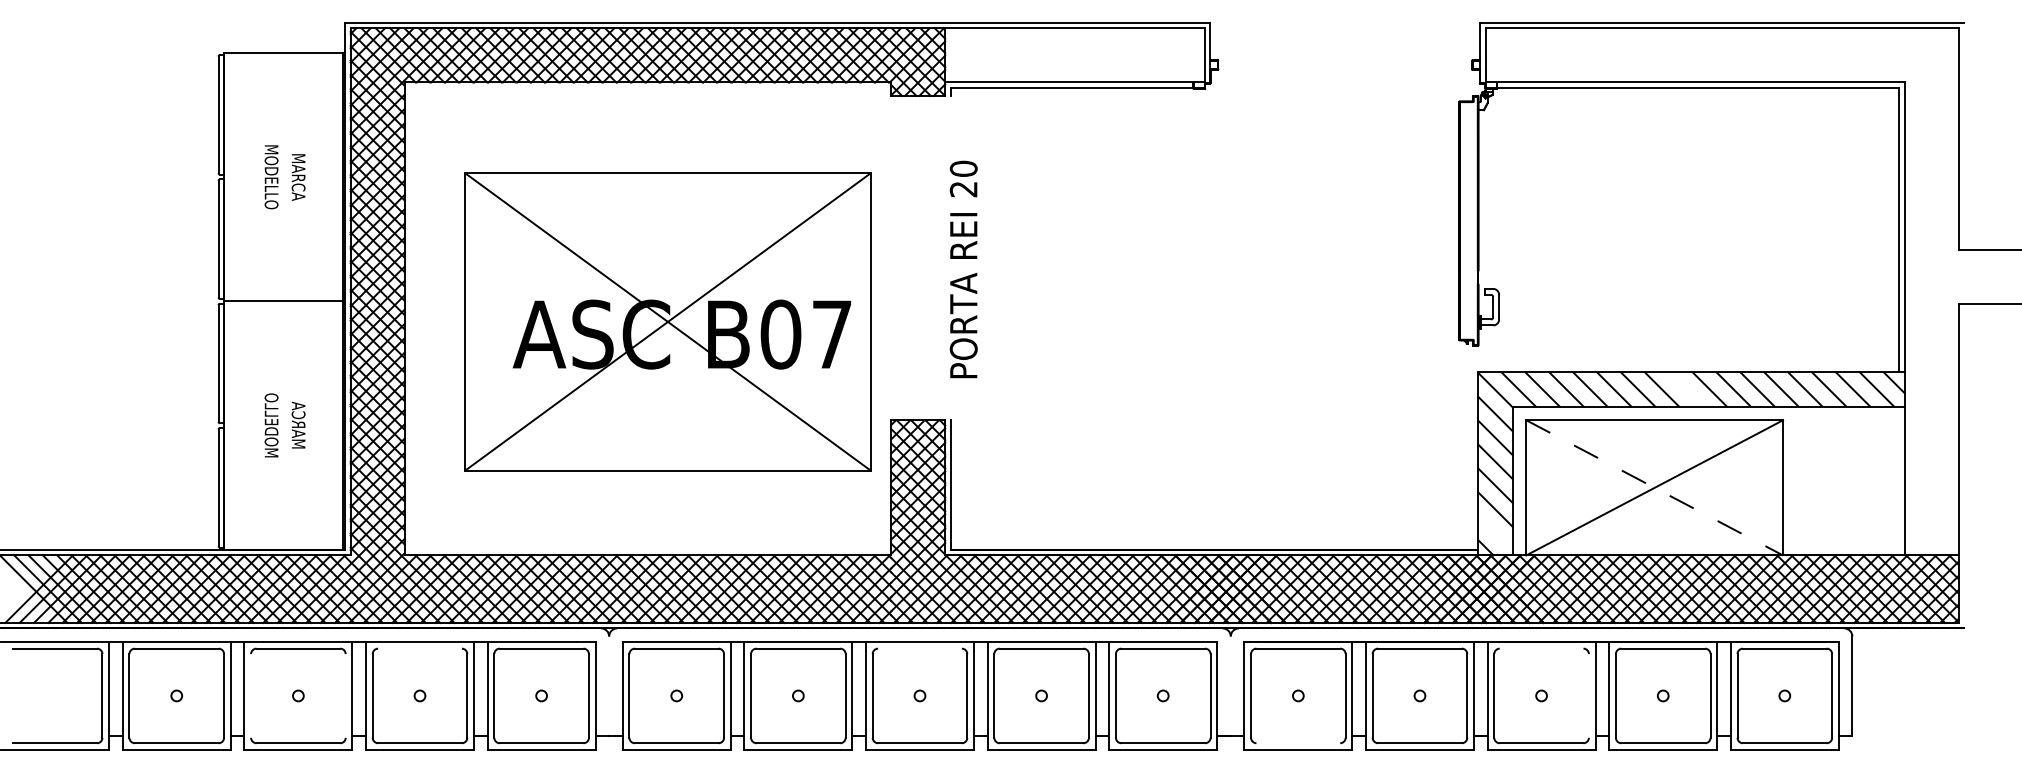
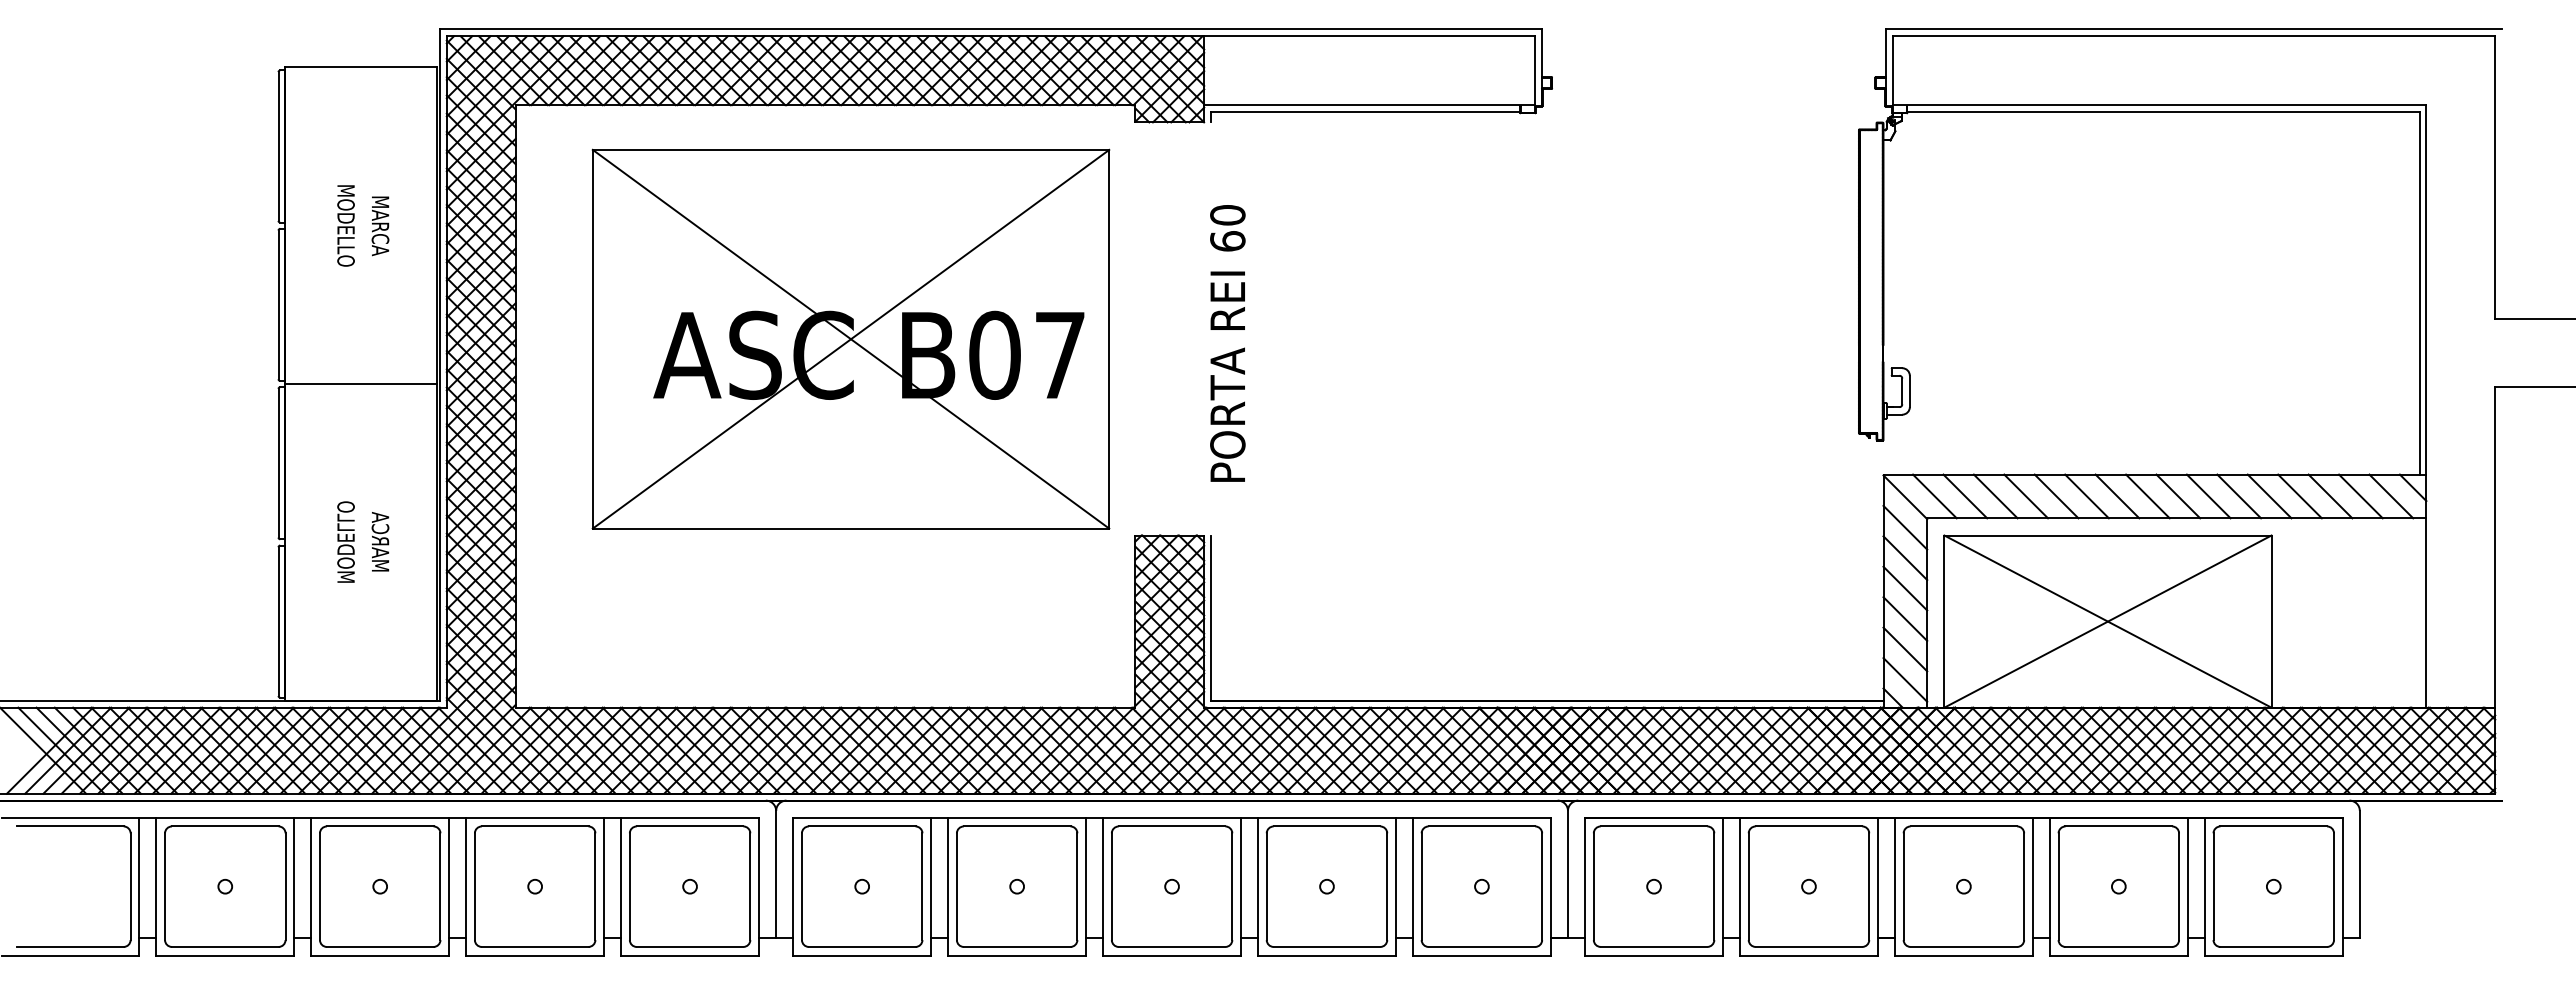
text: (963, 189) -> (1227, 241), 20 -> 60
part: (667, 321) -> (850, 338), moved
line: (1685, 389) -> (2147, 496), added
line: (1654, 487) -> (2107, 621), dashed -> solid
line: (1495, 533) -> (1905, 679), added
line: (419, 648) -> (534, 826), added
line: (919, 648) -> (1171, 826), added
line: (1541, 648) -> (1963, 826), added
line: (609, 686) -> (776, 874), added
line: (1230, 686) -> (1567, 874), added
line: (250, 695) -> (319, 886), added
line: (345, 695) -> (440, 886), added
line: (1589, 695) -> (2024, 886), added
line: (1297, 742) -> (1653, 946), added

